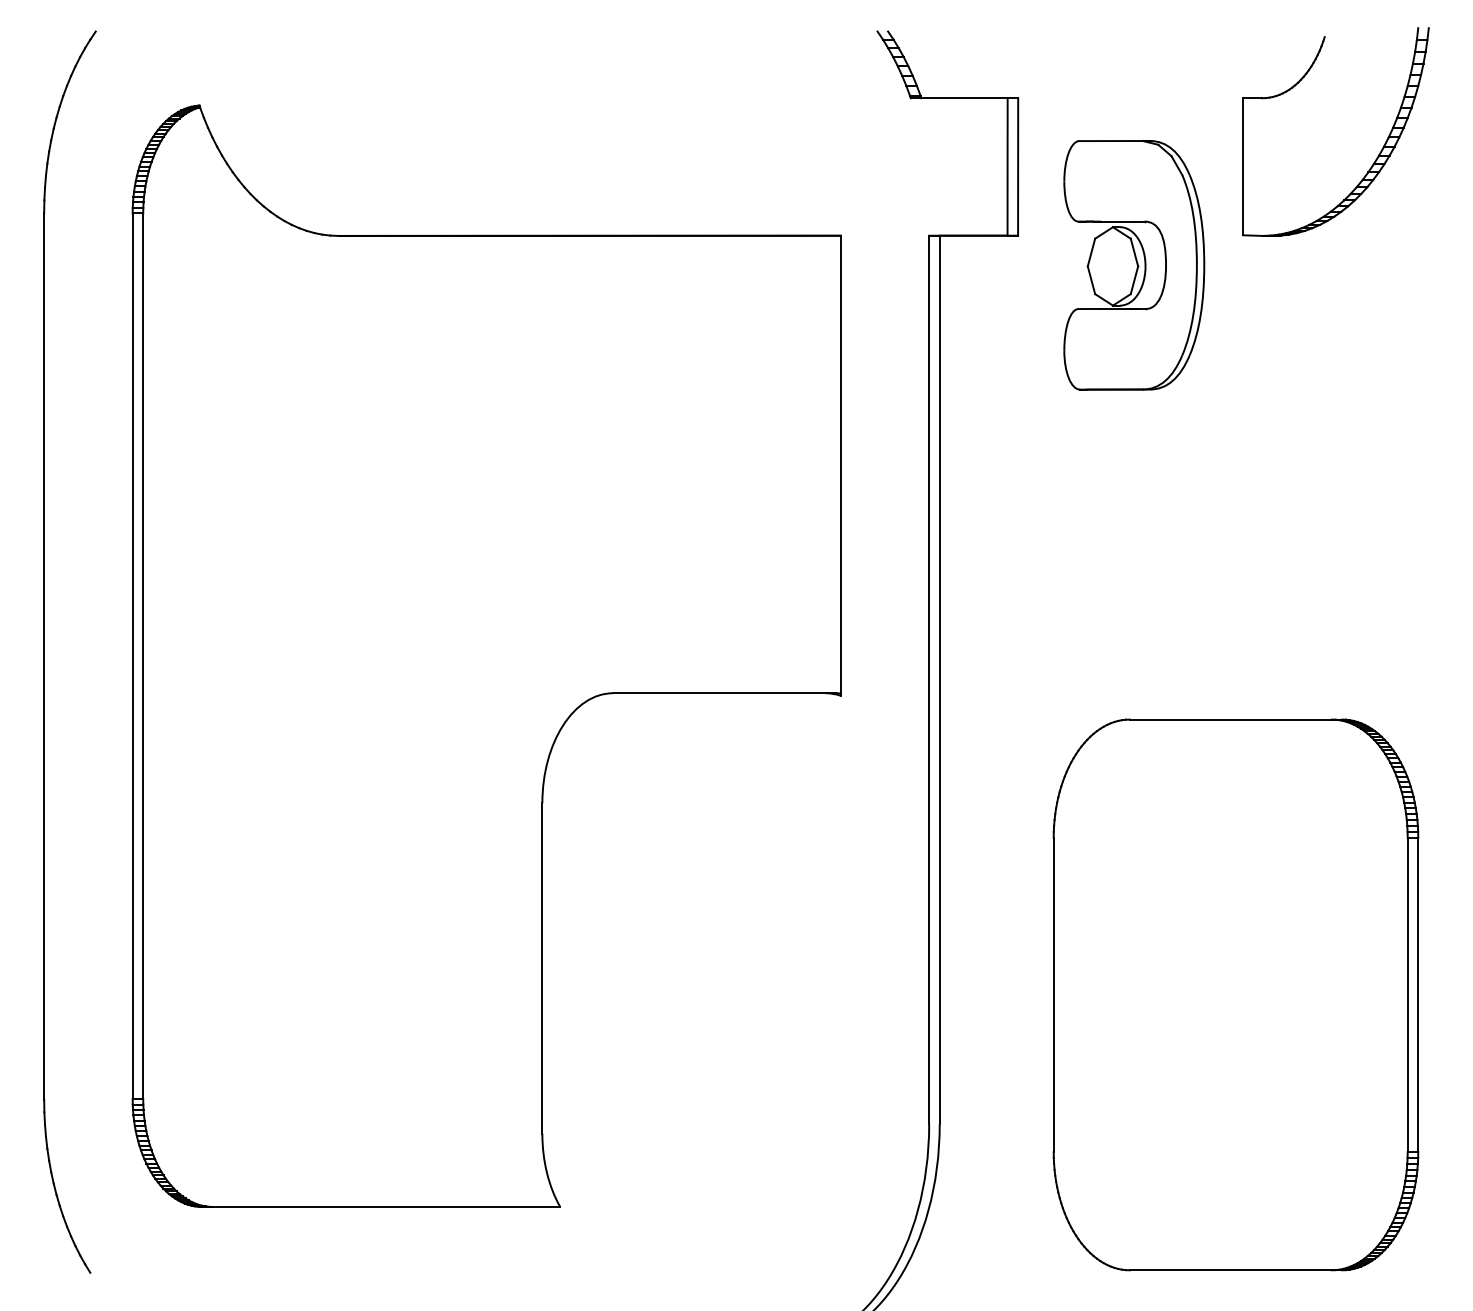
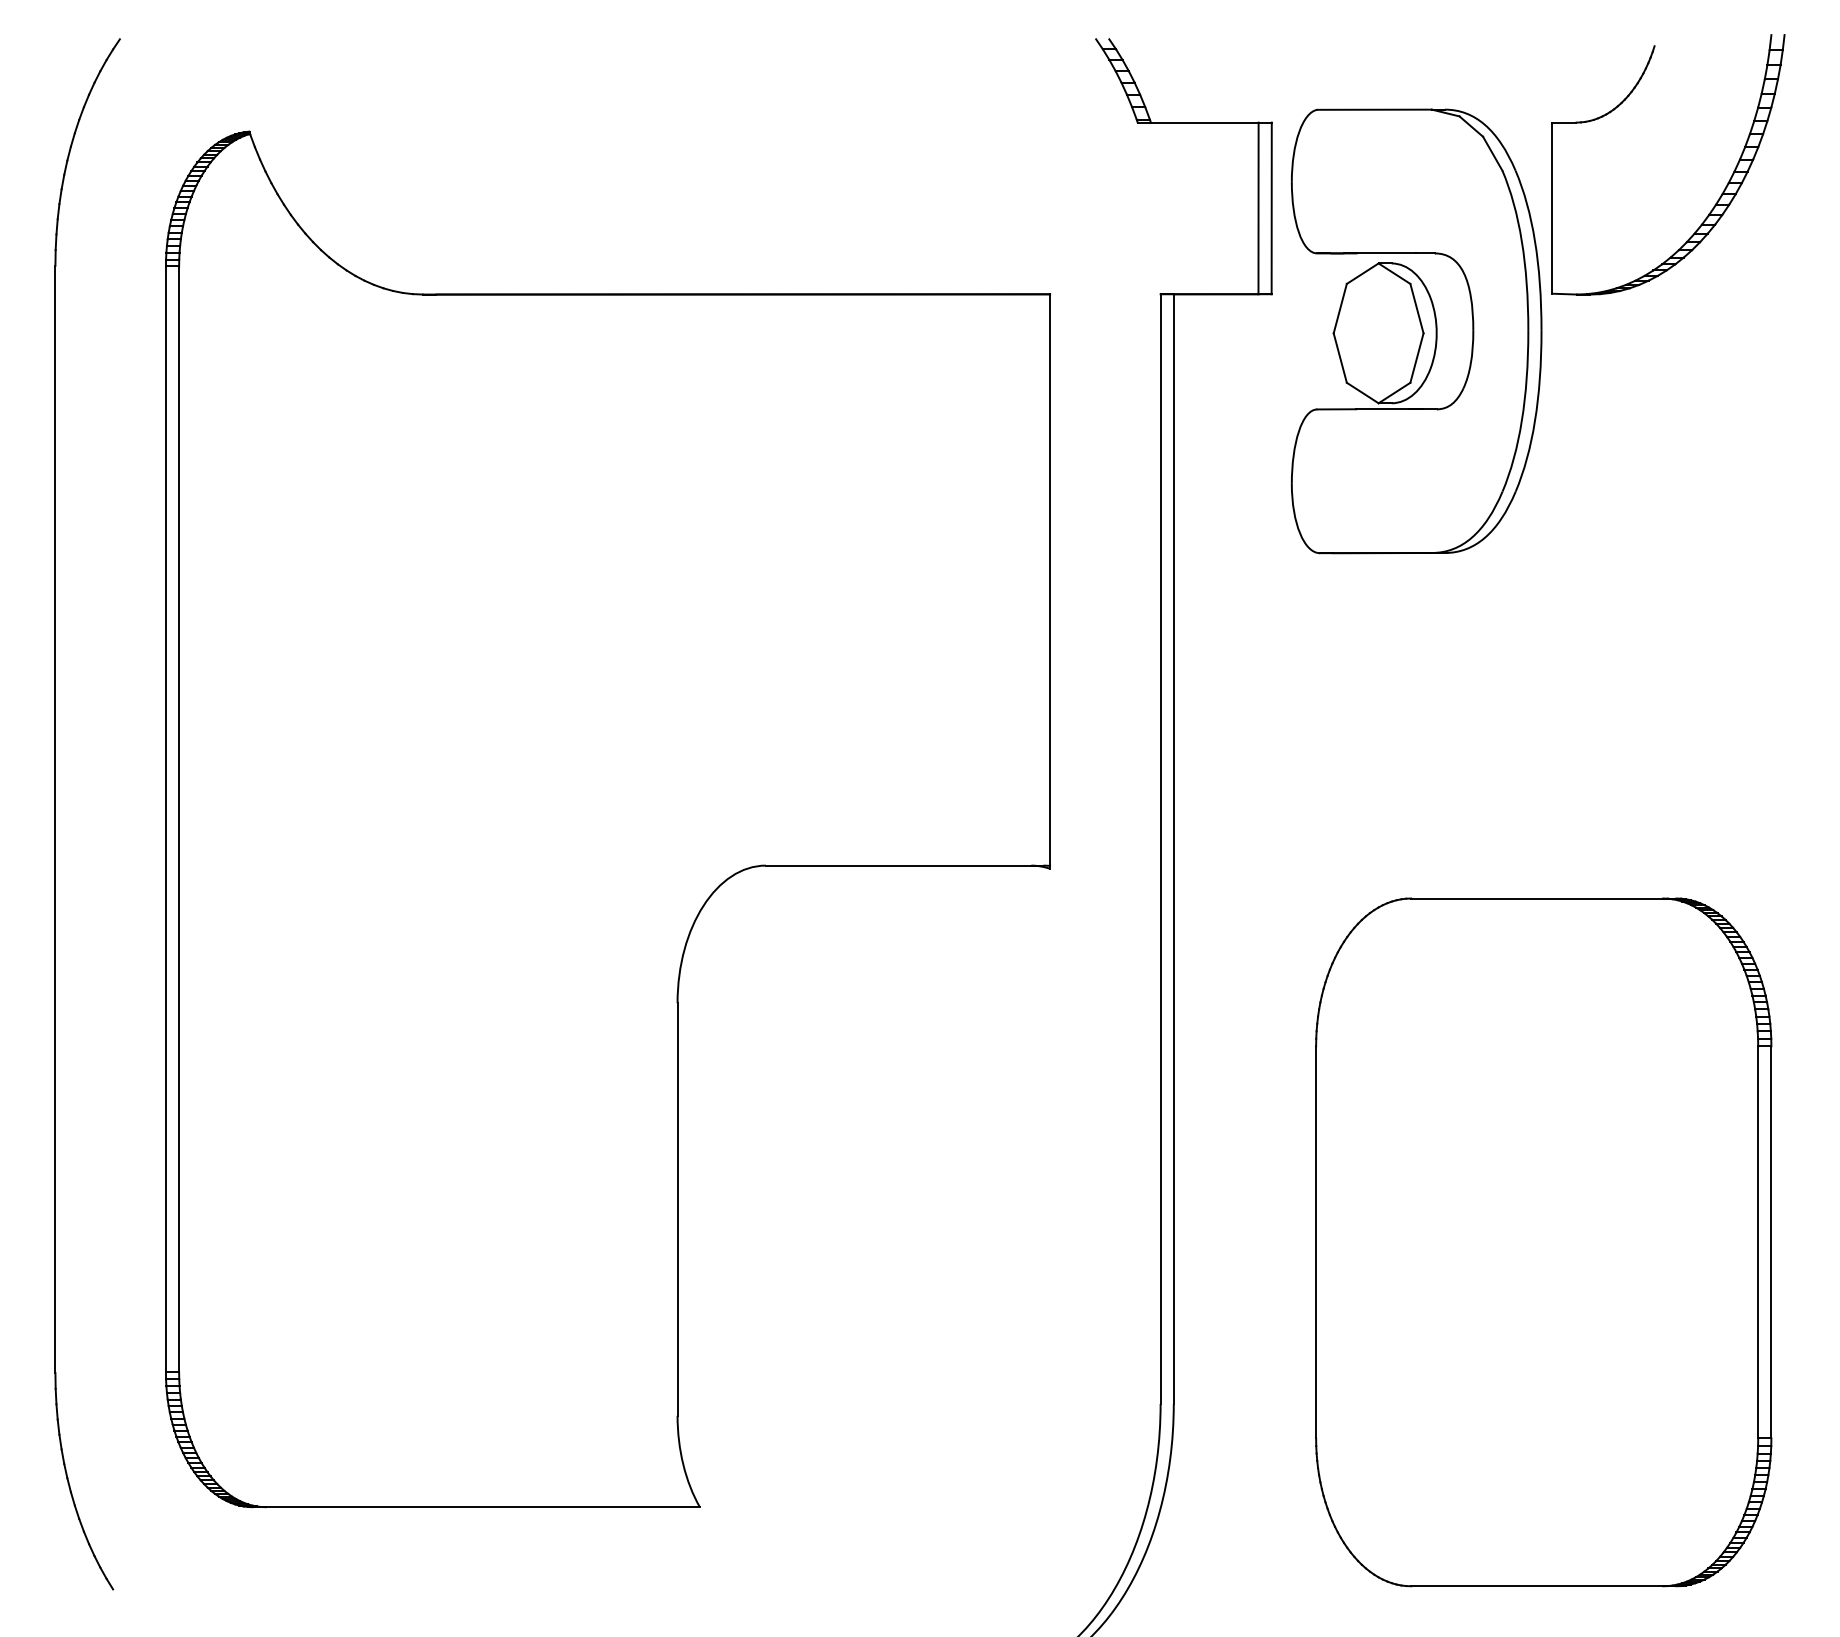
part: (1134, 264) -> (1417, 330), size x1.43

